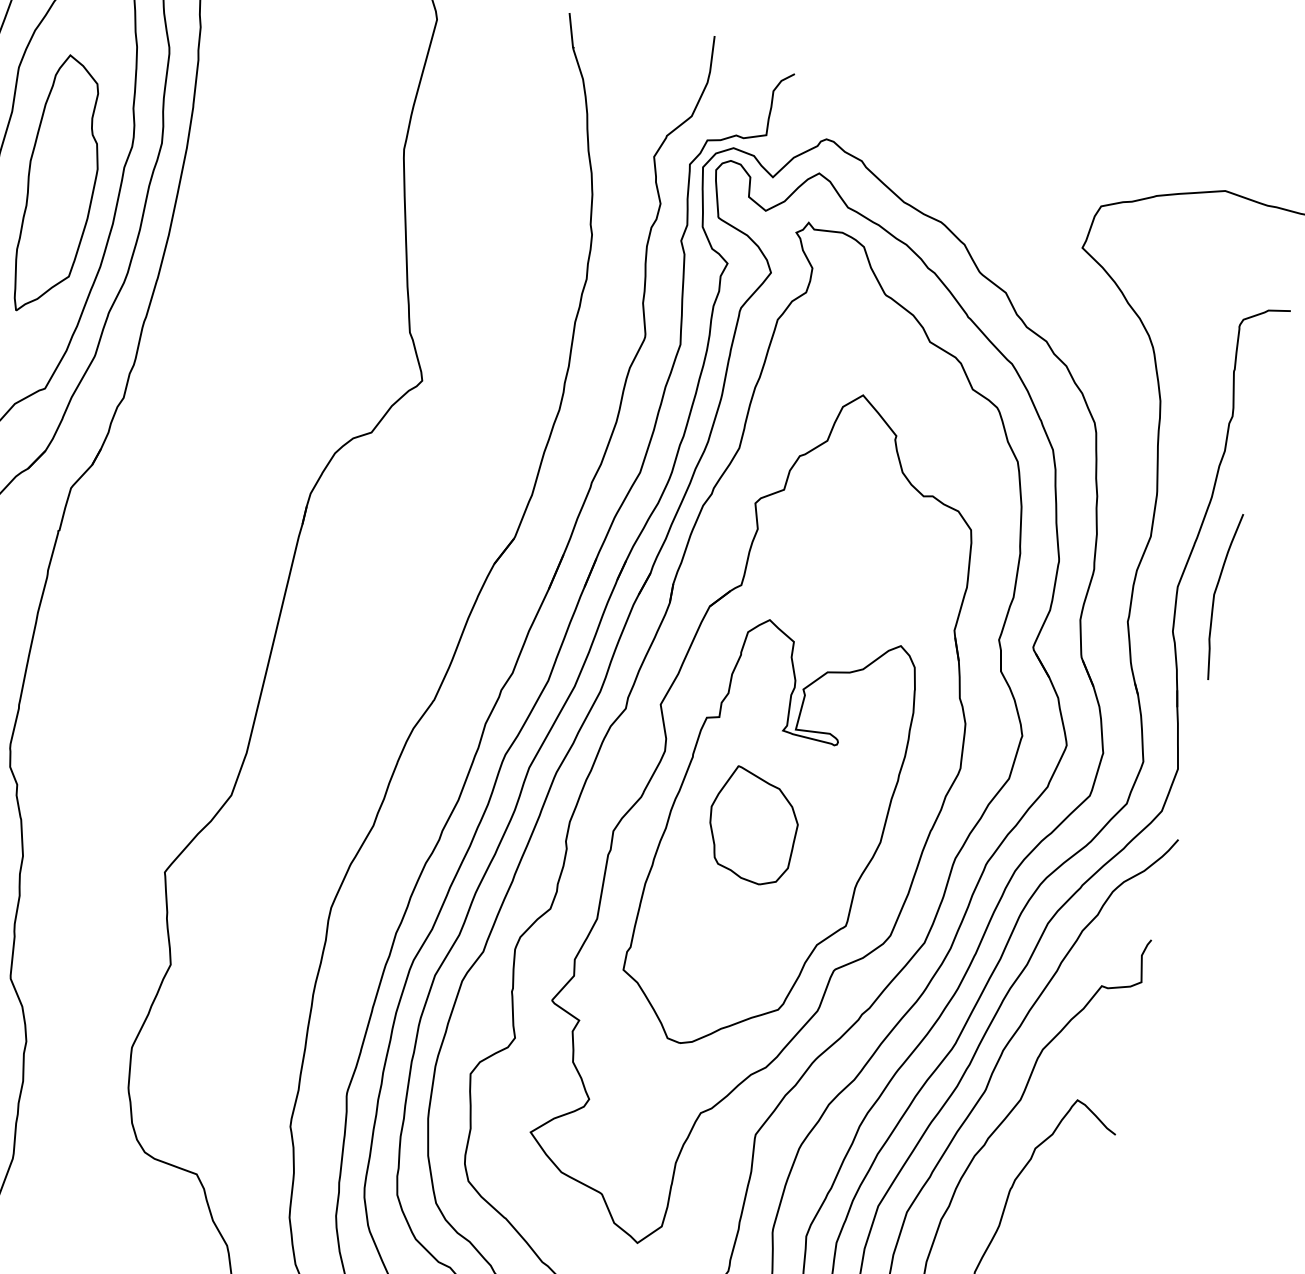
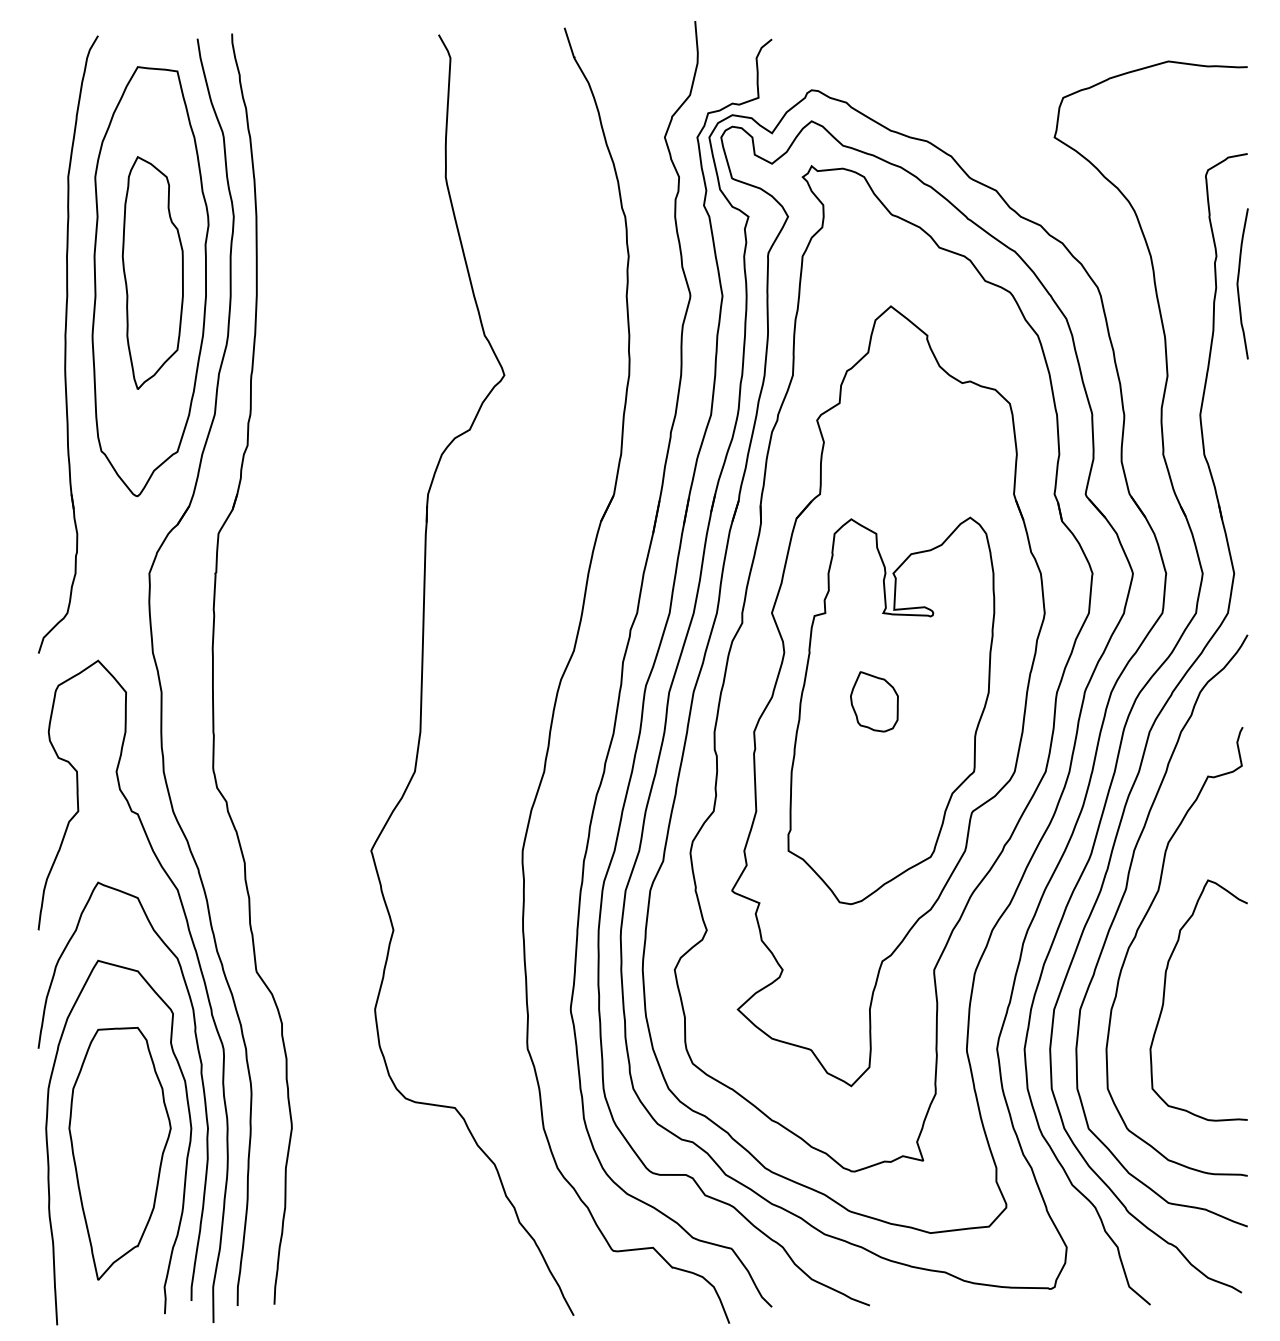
curve: (1215, 594) -> (1238, 283), moved
part: (752, 825) -> (874, 701), size x0.6

